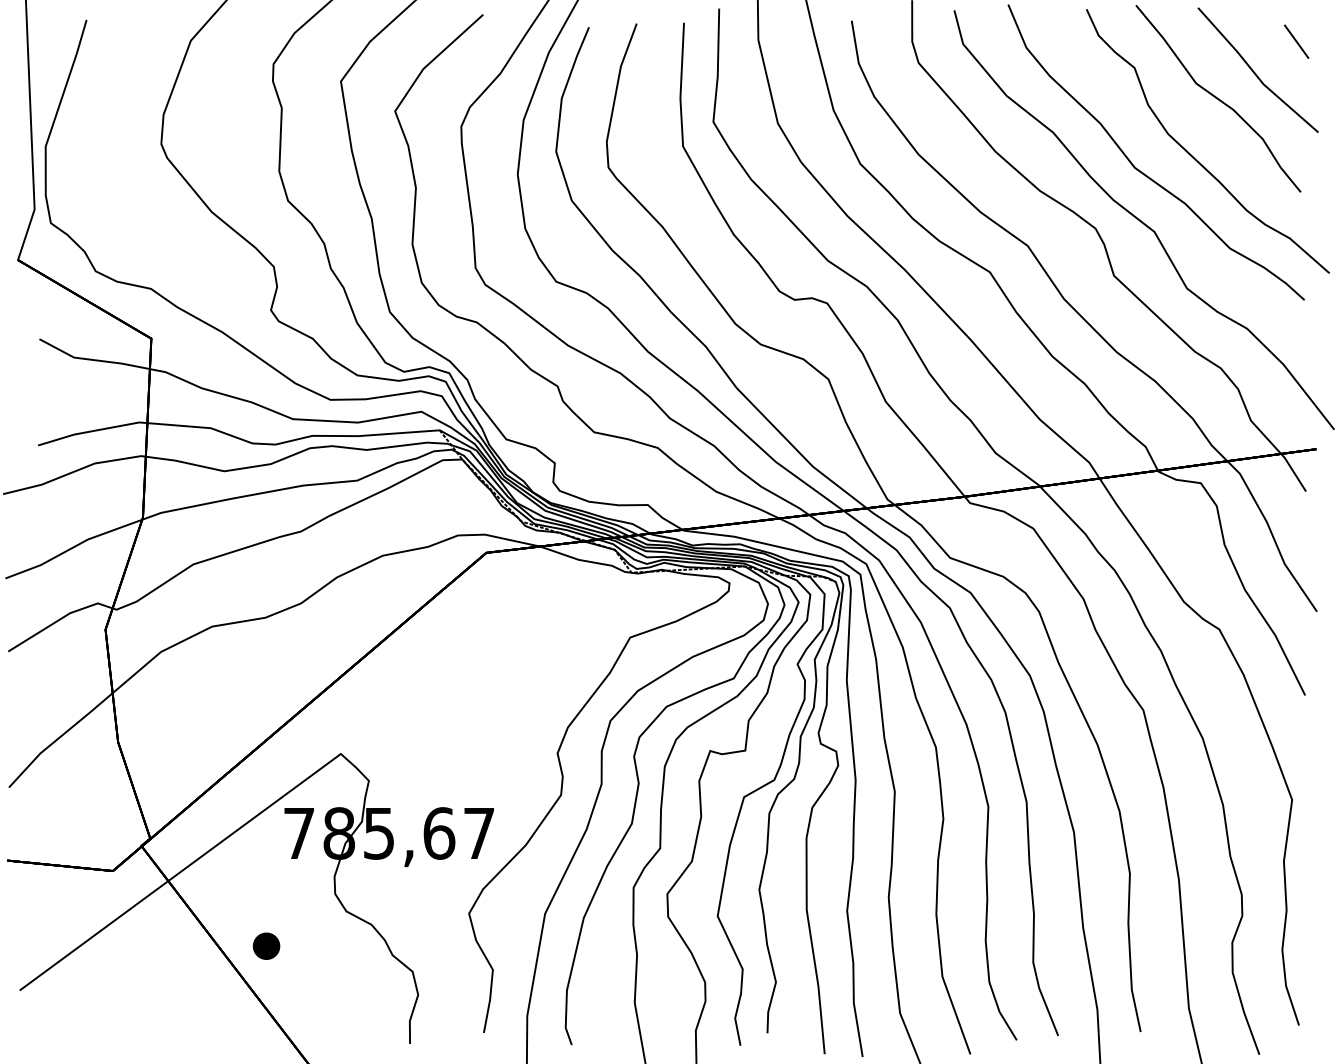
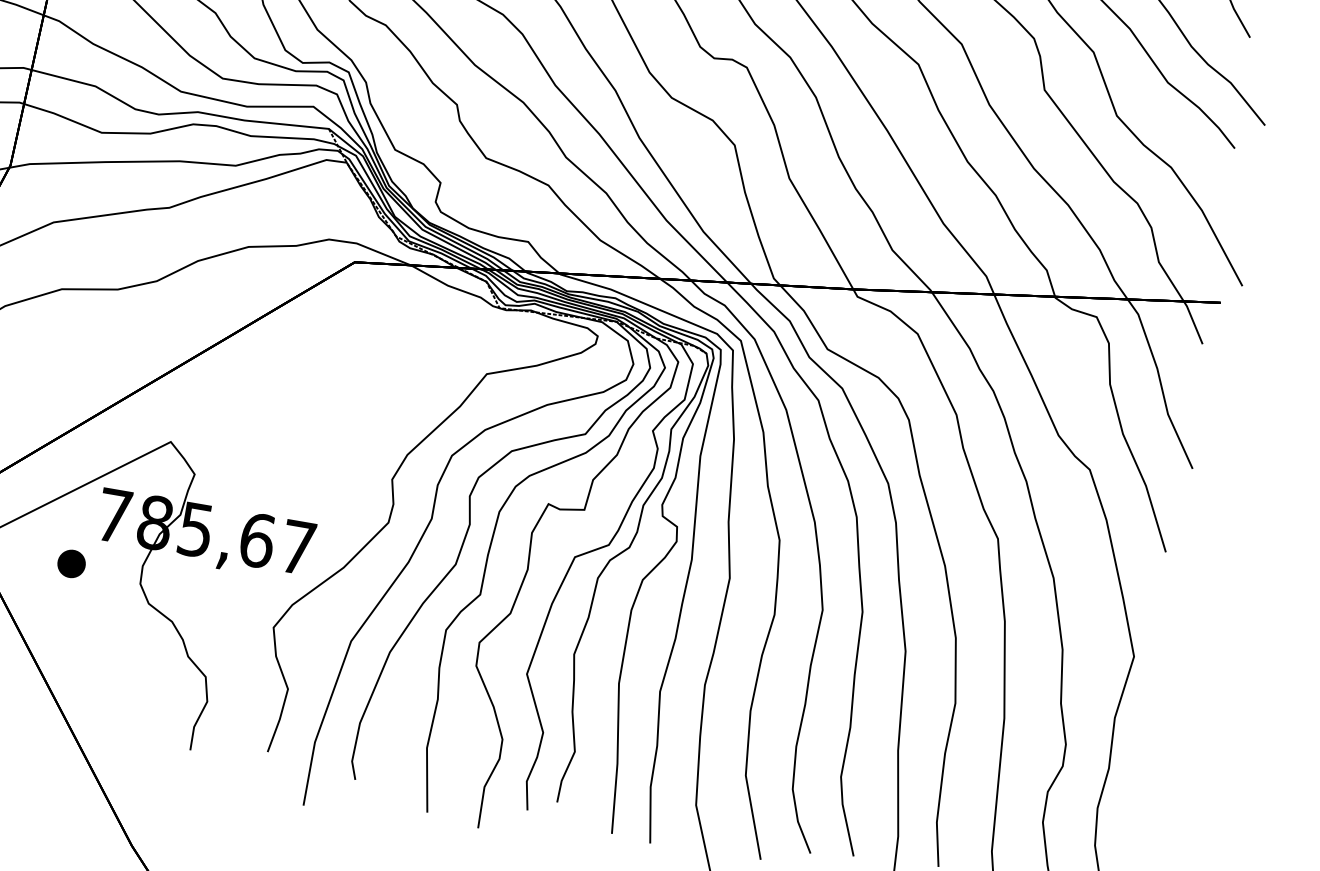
part: (266, 945) -> (71, 563), moved

